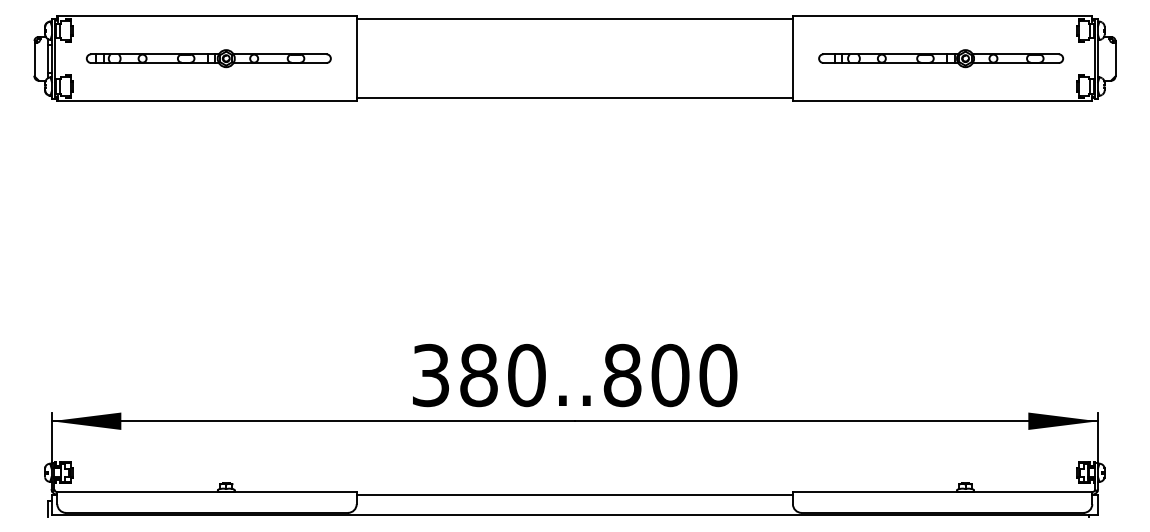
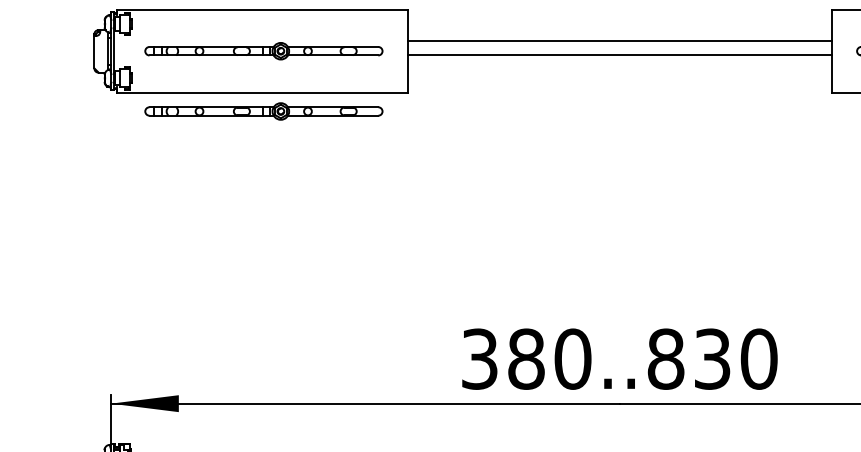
line: (574, 19) -> (619, 41), moved
line: (574, 97) -> (619, 54), moved
part: (208, 120) -> (263, 111), added
text: (670, 375) -> (712, 359), 380..800 -> 380..830

